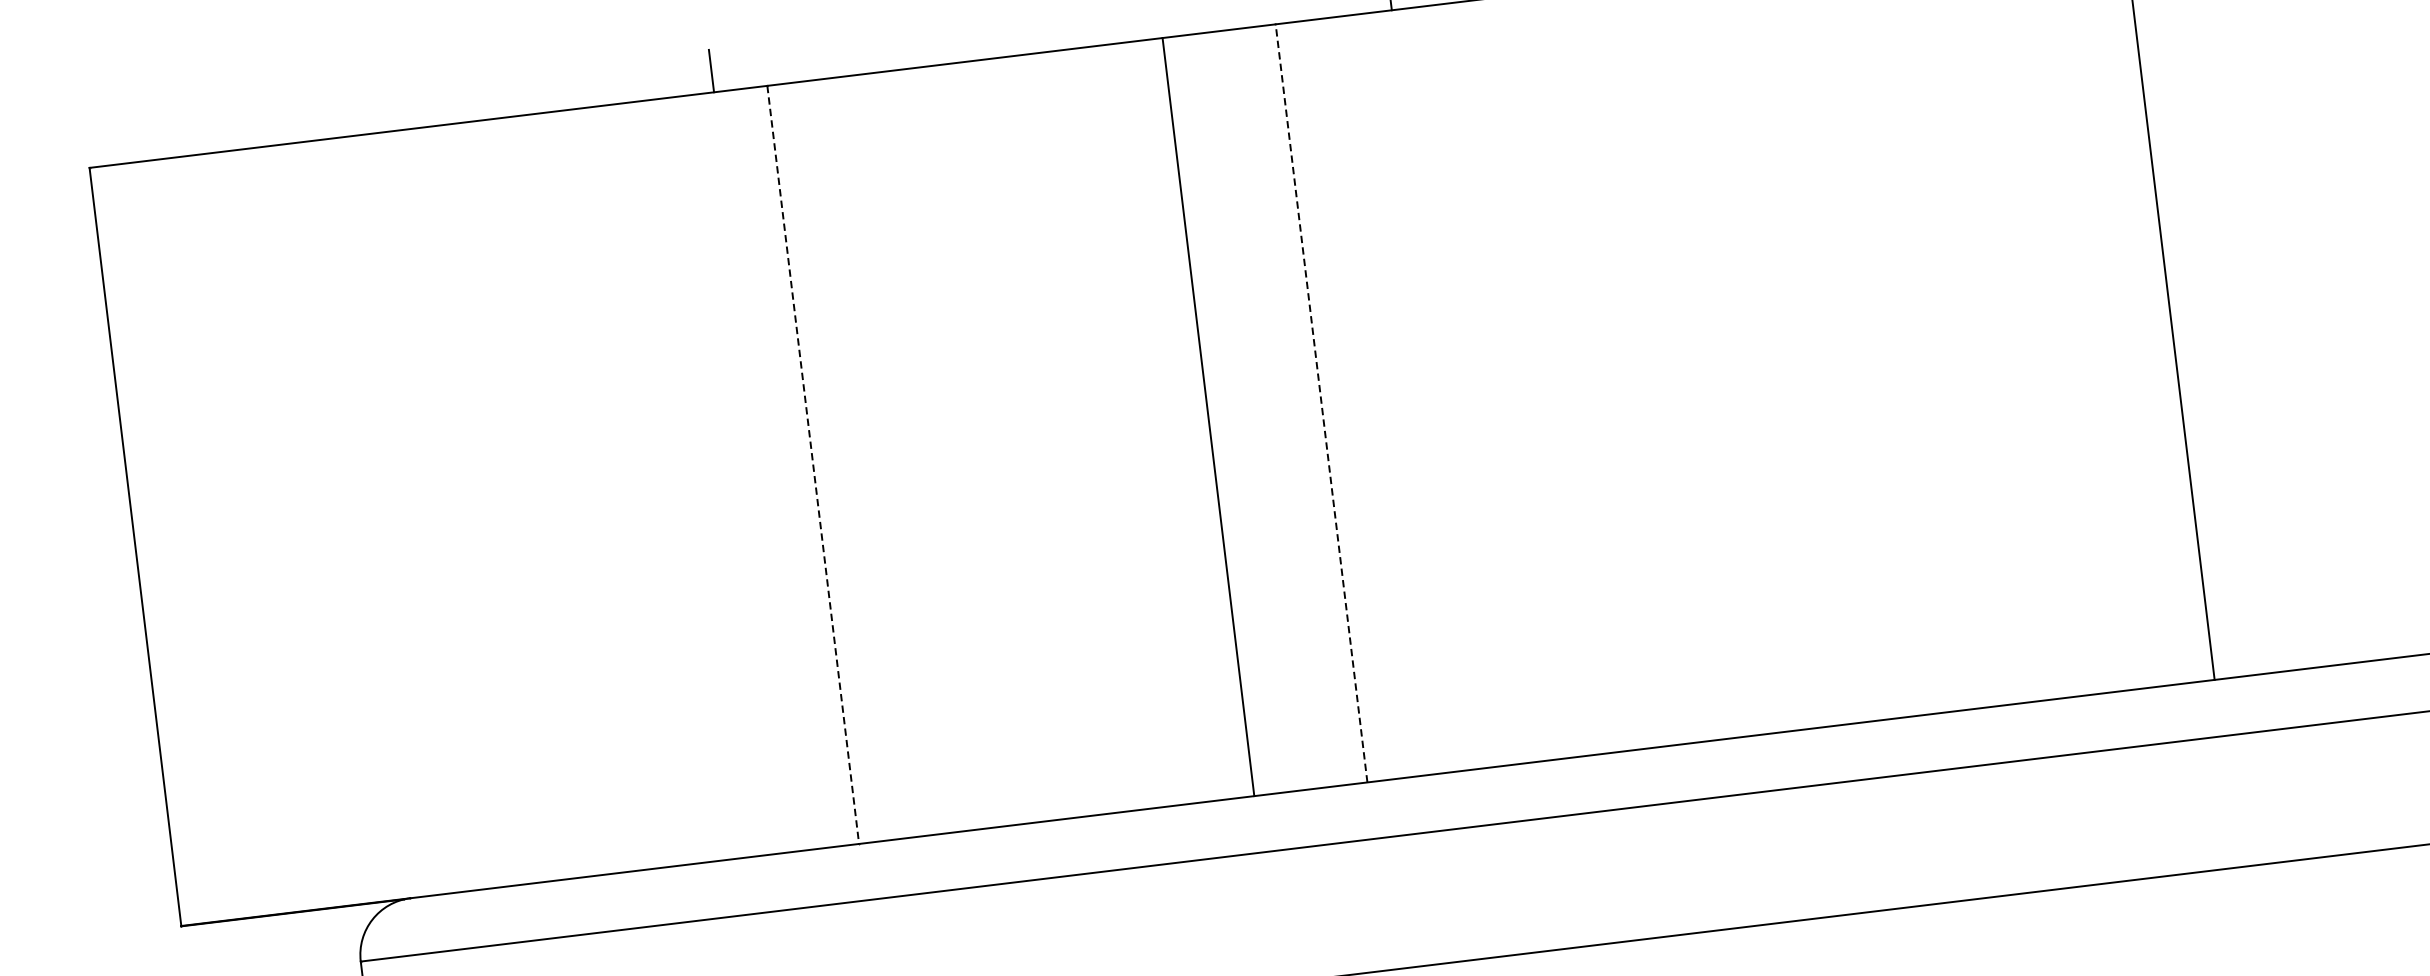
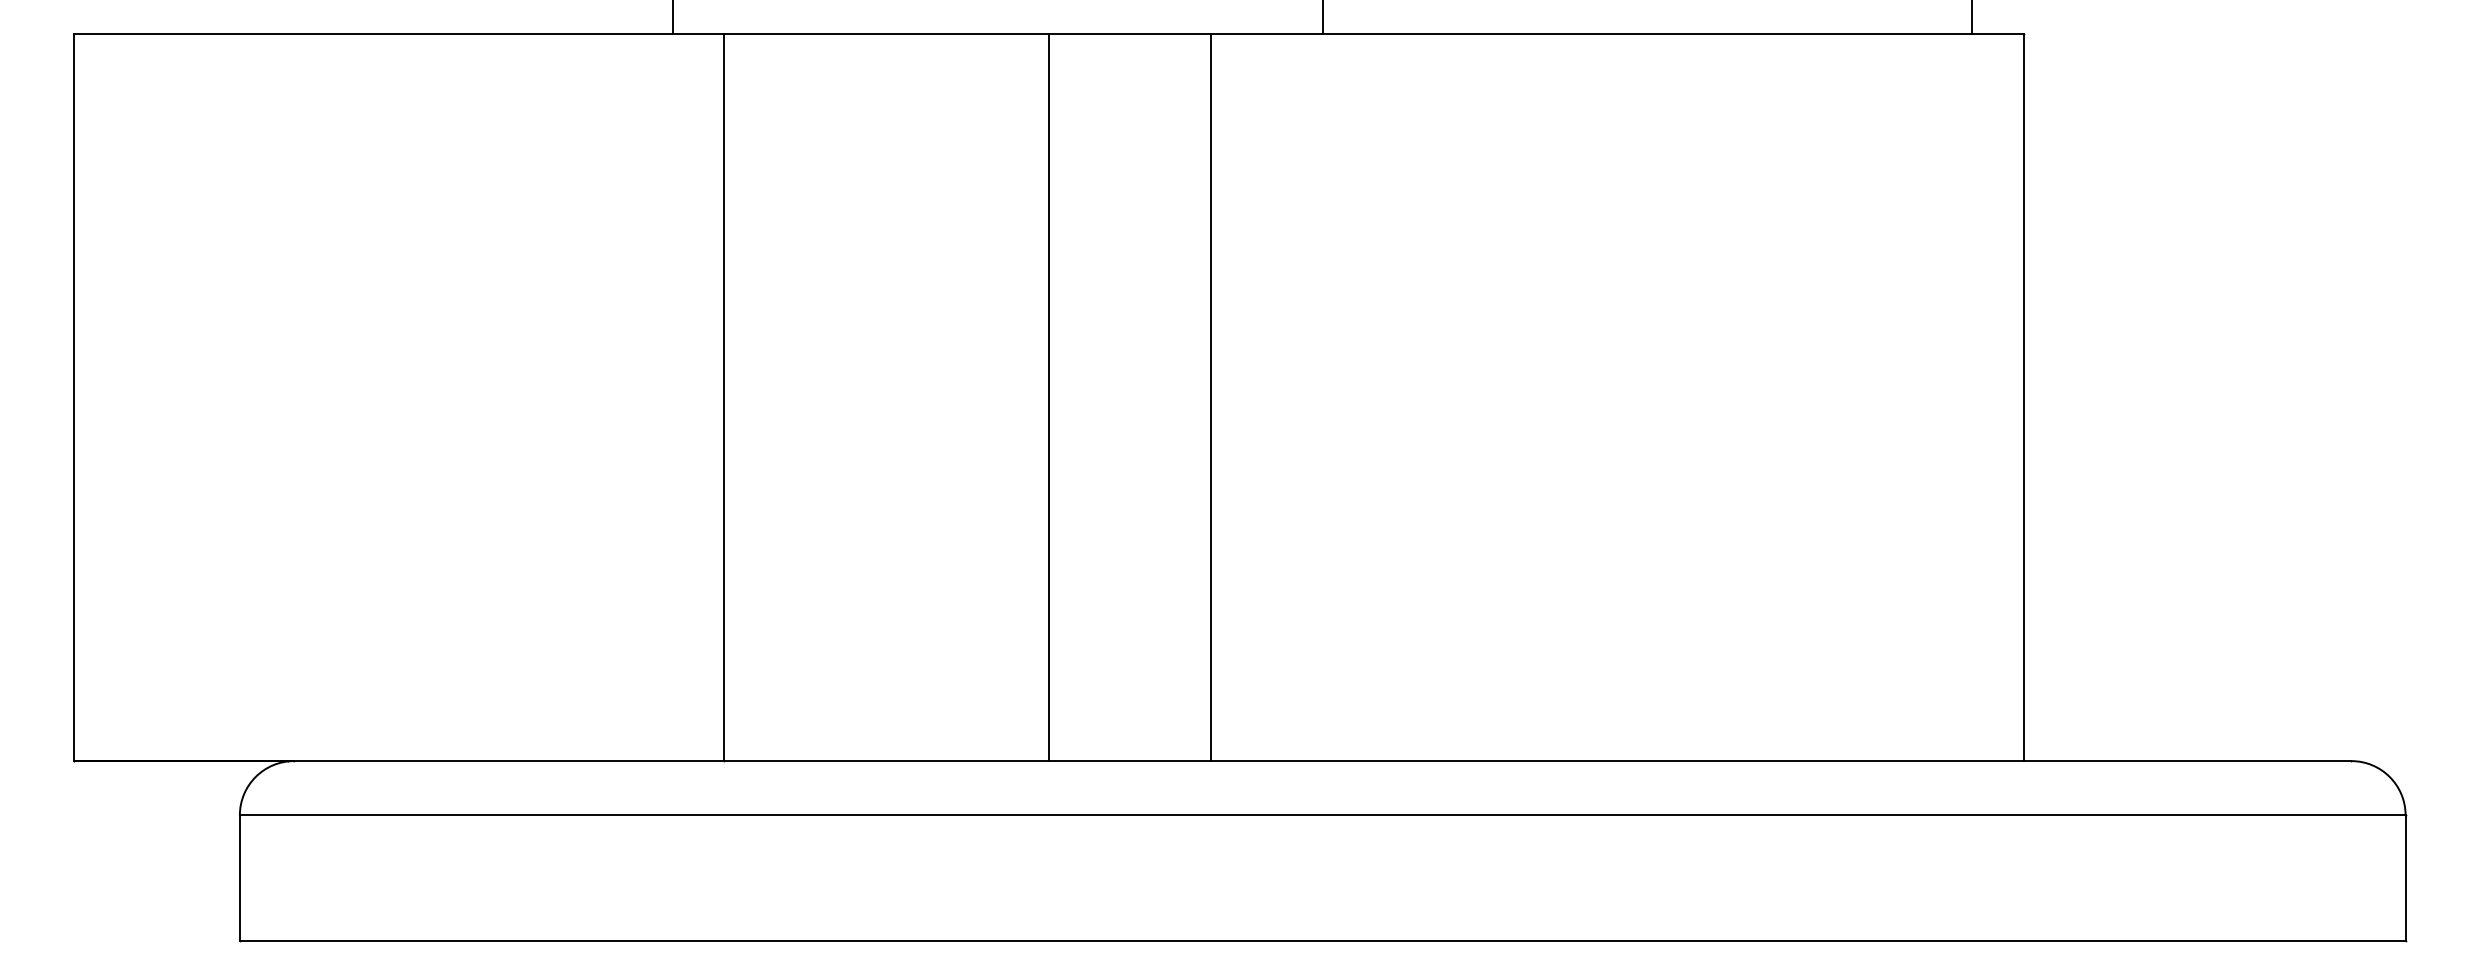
line: (1321, 403) -> (1211, 397), dashed -> solid
line: (1207, 416) -> (1048, 397), moved
line: (813, 465) -> (724, 398), dashed -> solid

